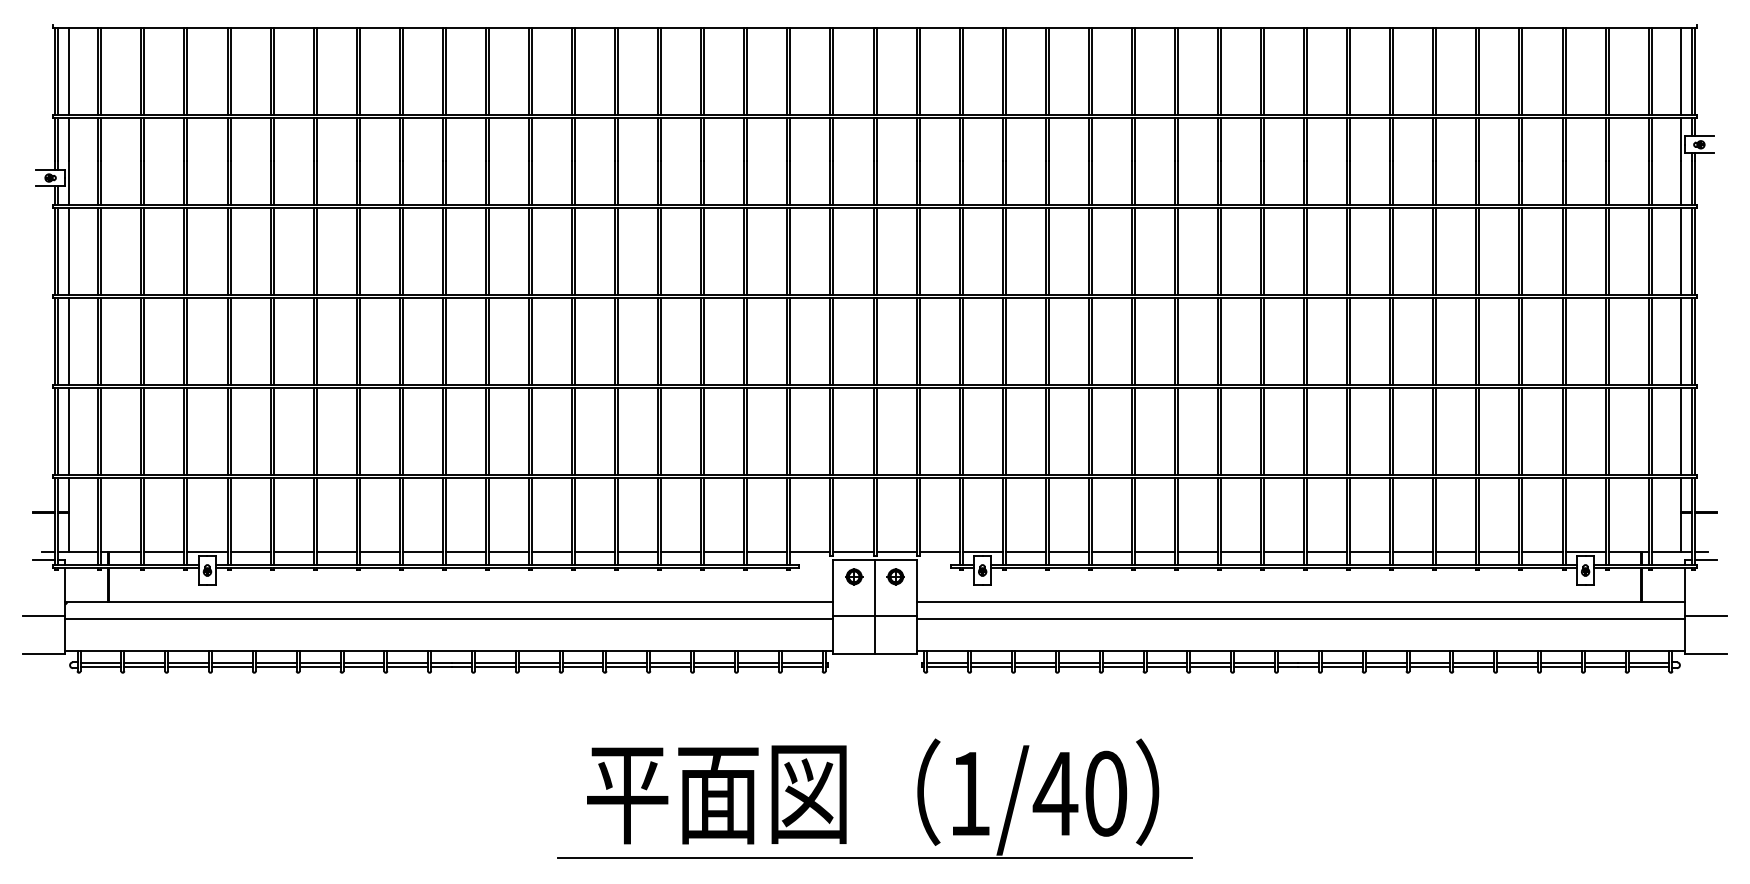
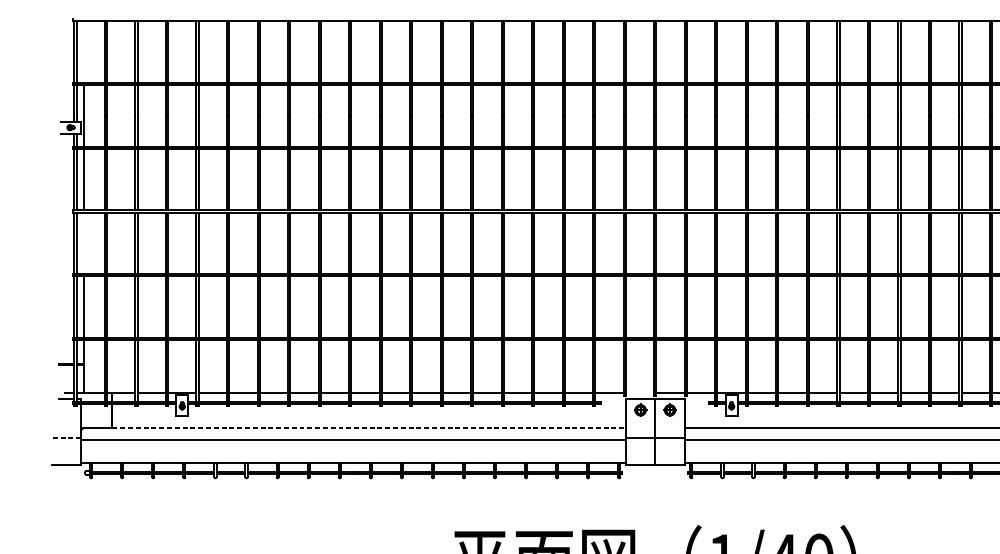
line: (69, 70) -> (84, 51), removed
line: (69, 340) -> (84, 242), removed
line: (853, 551) -> (640, 392), removed
line: (471, 601) -> (369, 427), solid -> dashed
line: (44, 616) -> (66, 438), solid -> dashed

